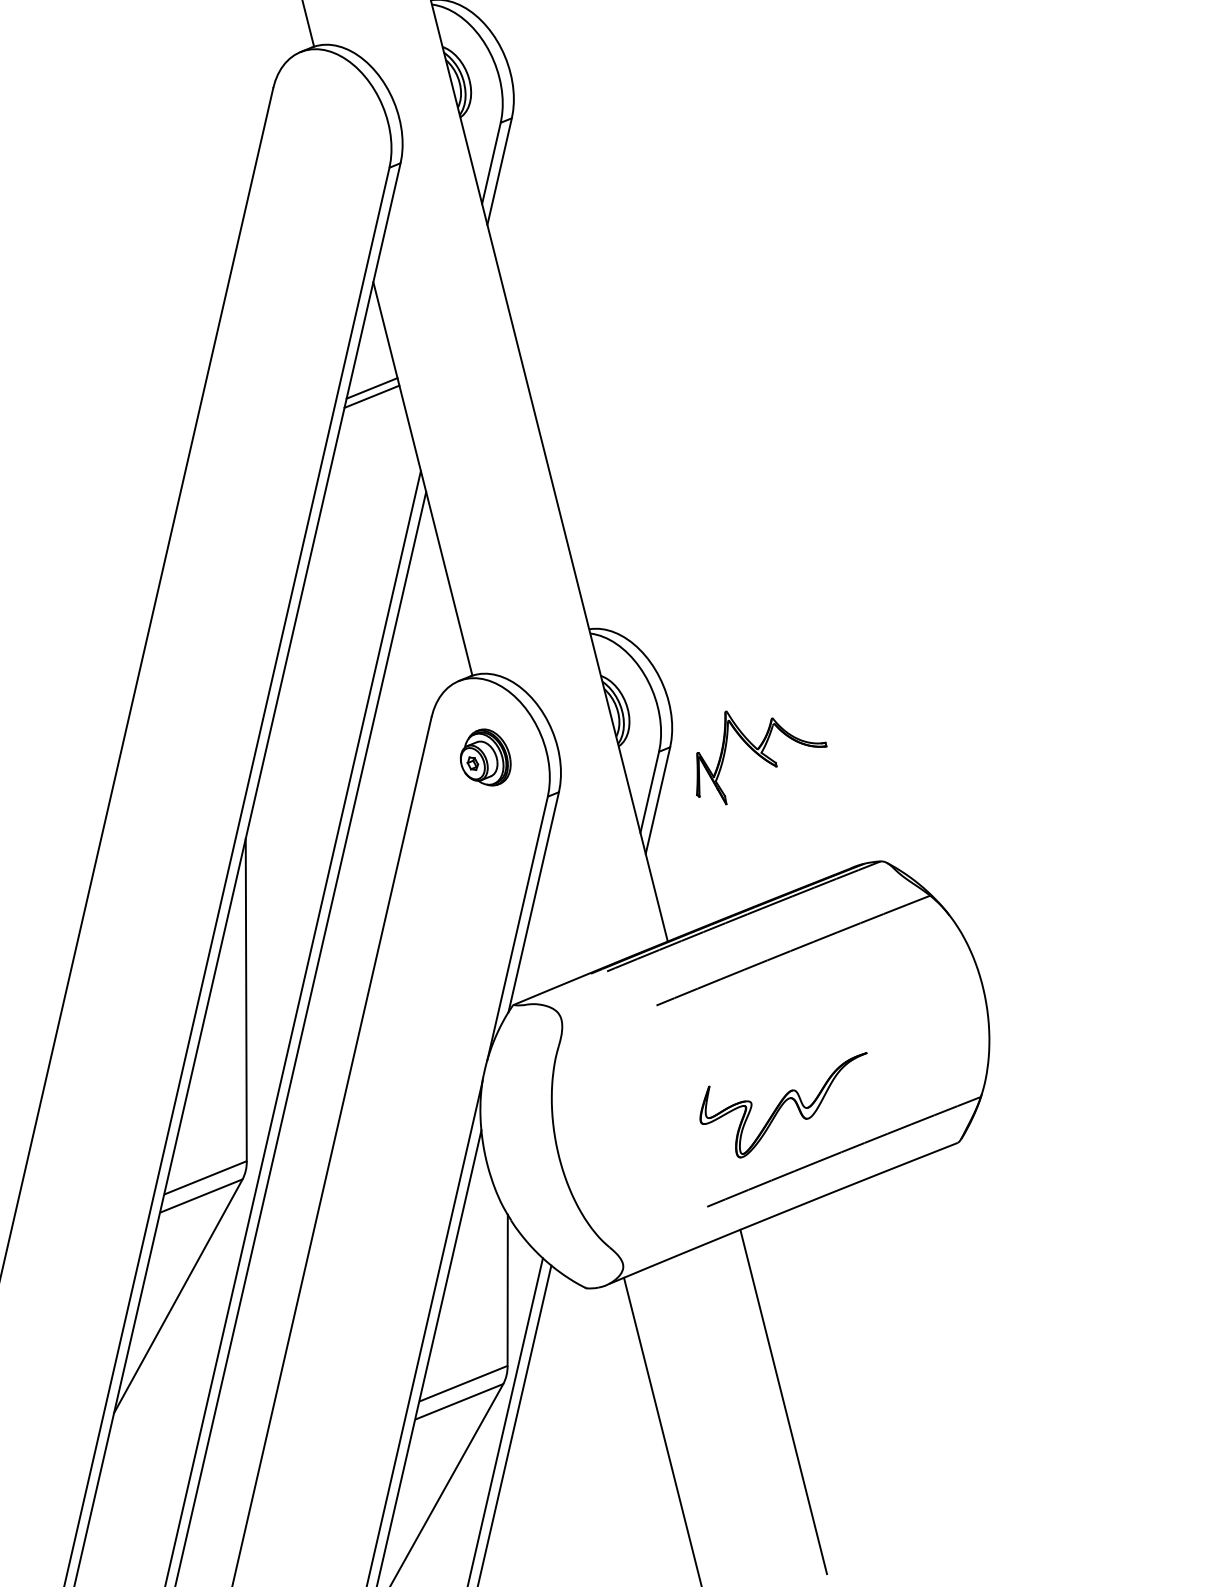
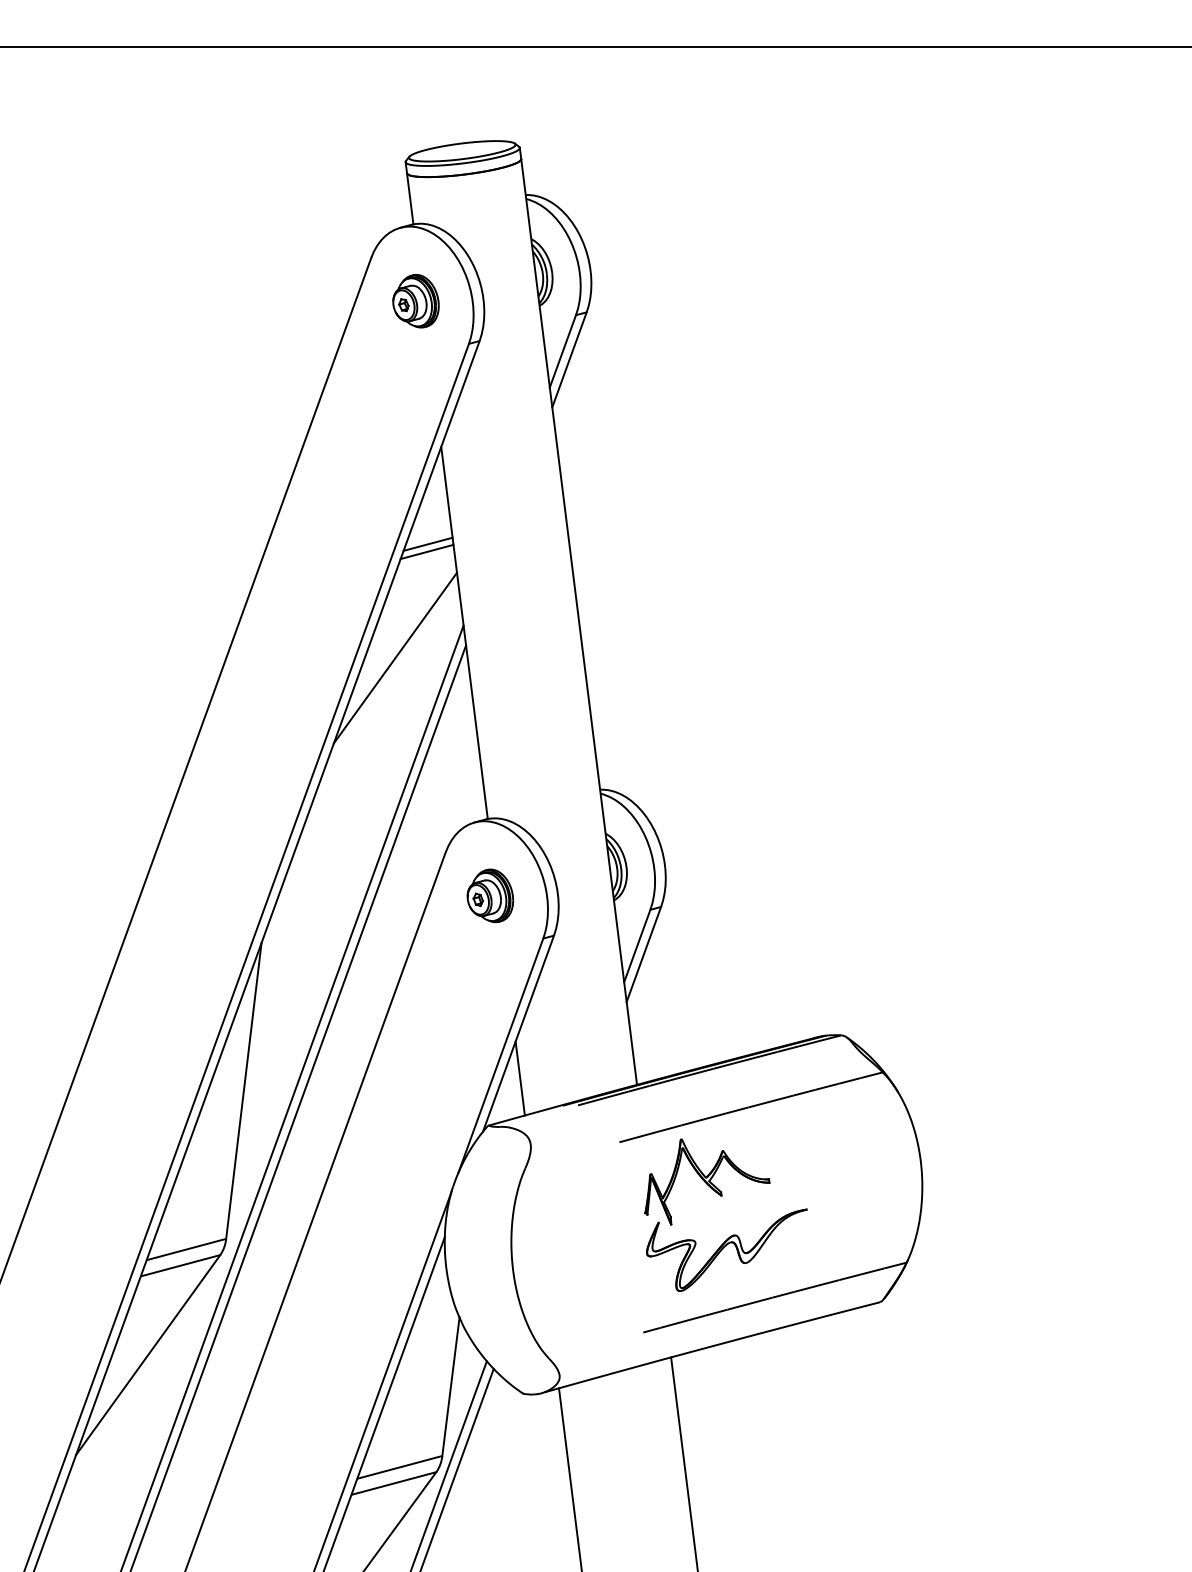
part: (326, 129) -> (415, 301), added
line: (351, 514) -> (395, 657), added
part: (759, 753) -> (707, 1181), moved
line: (540, 950) -> (519, 1078), added

